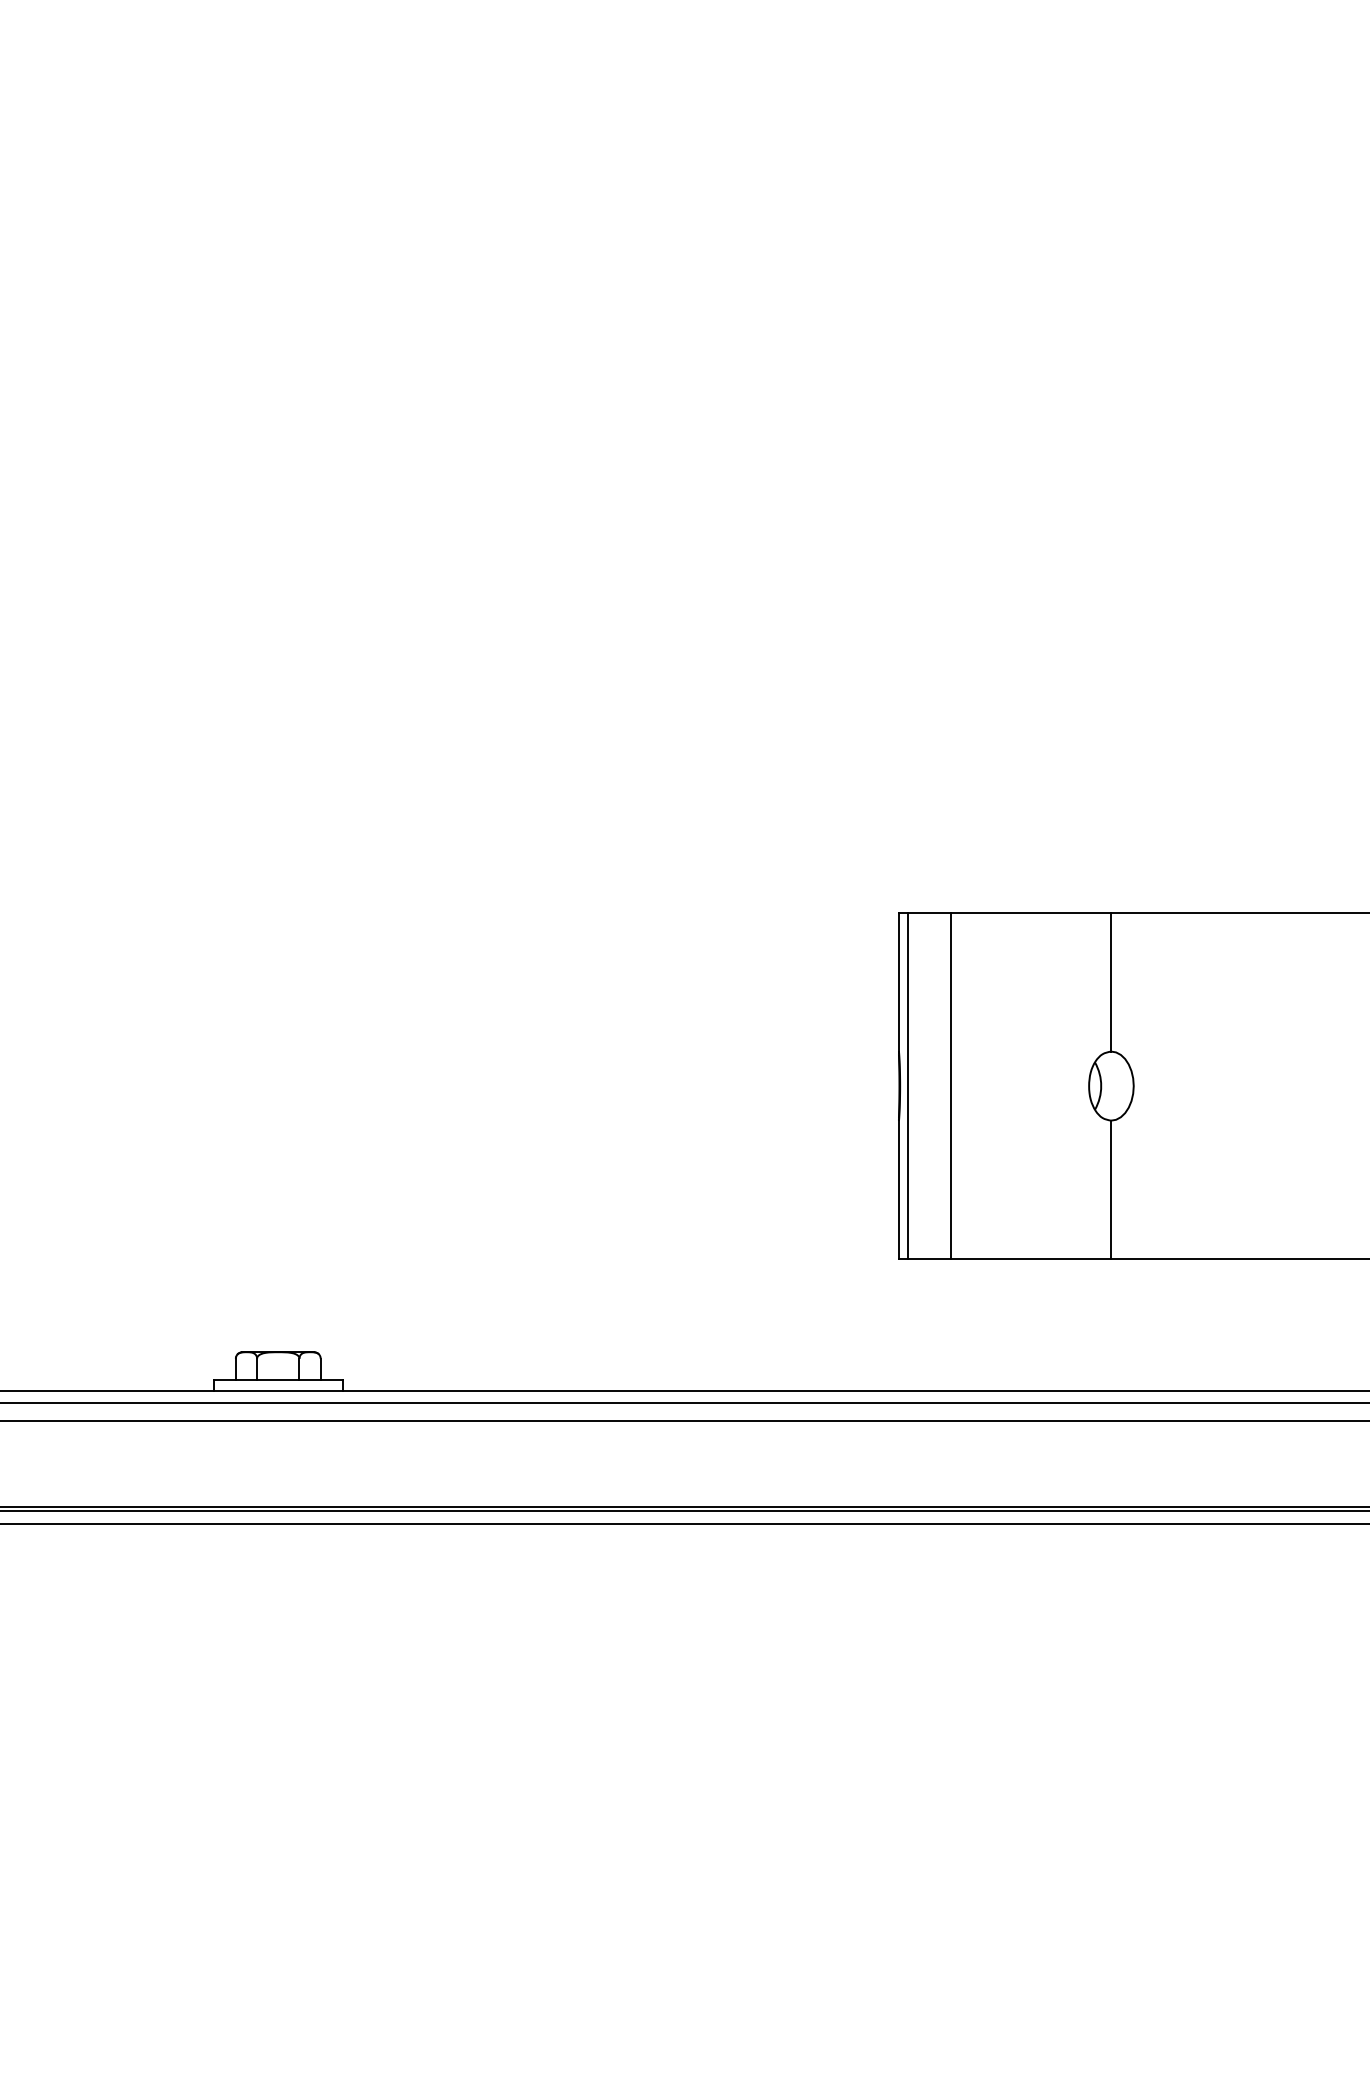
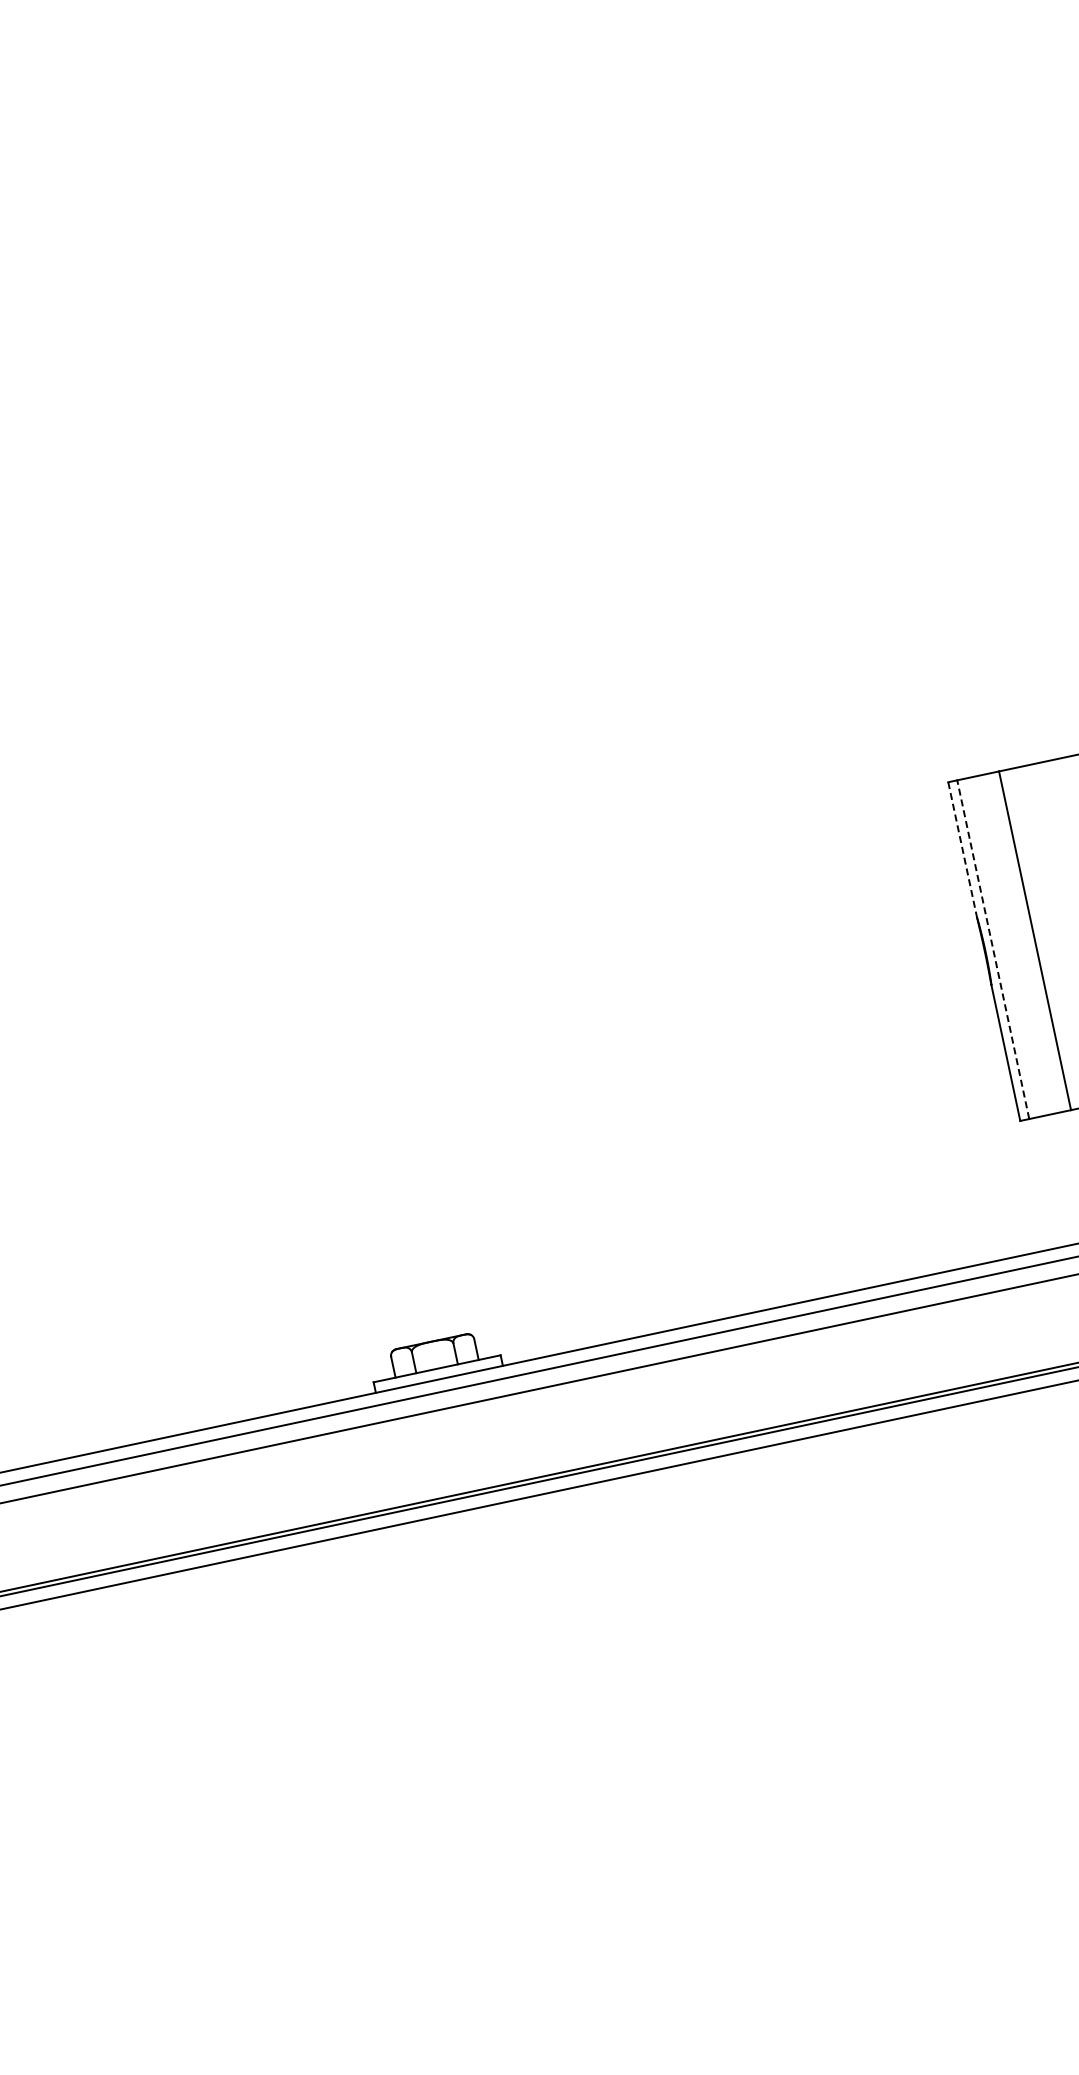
line: (898, 983) -> (962, 851), solid -> dashed
line: (908, 1086) -> (993, 949), solid -> dashed

